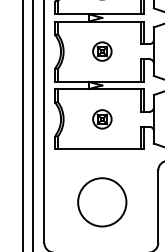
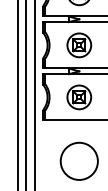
part: (102, 51) -> (79, 45), size x1.67
part: (102, 119) -> (79, 97), size x1.67

